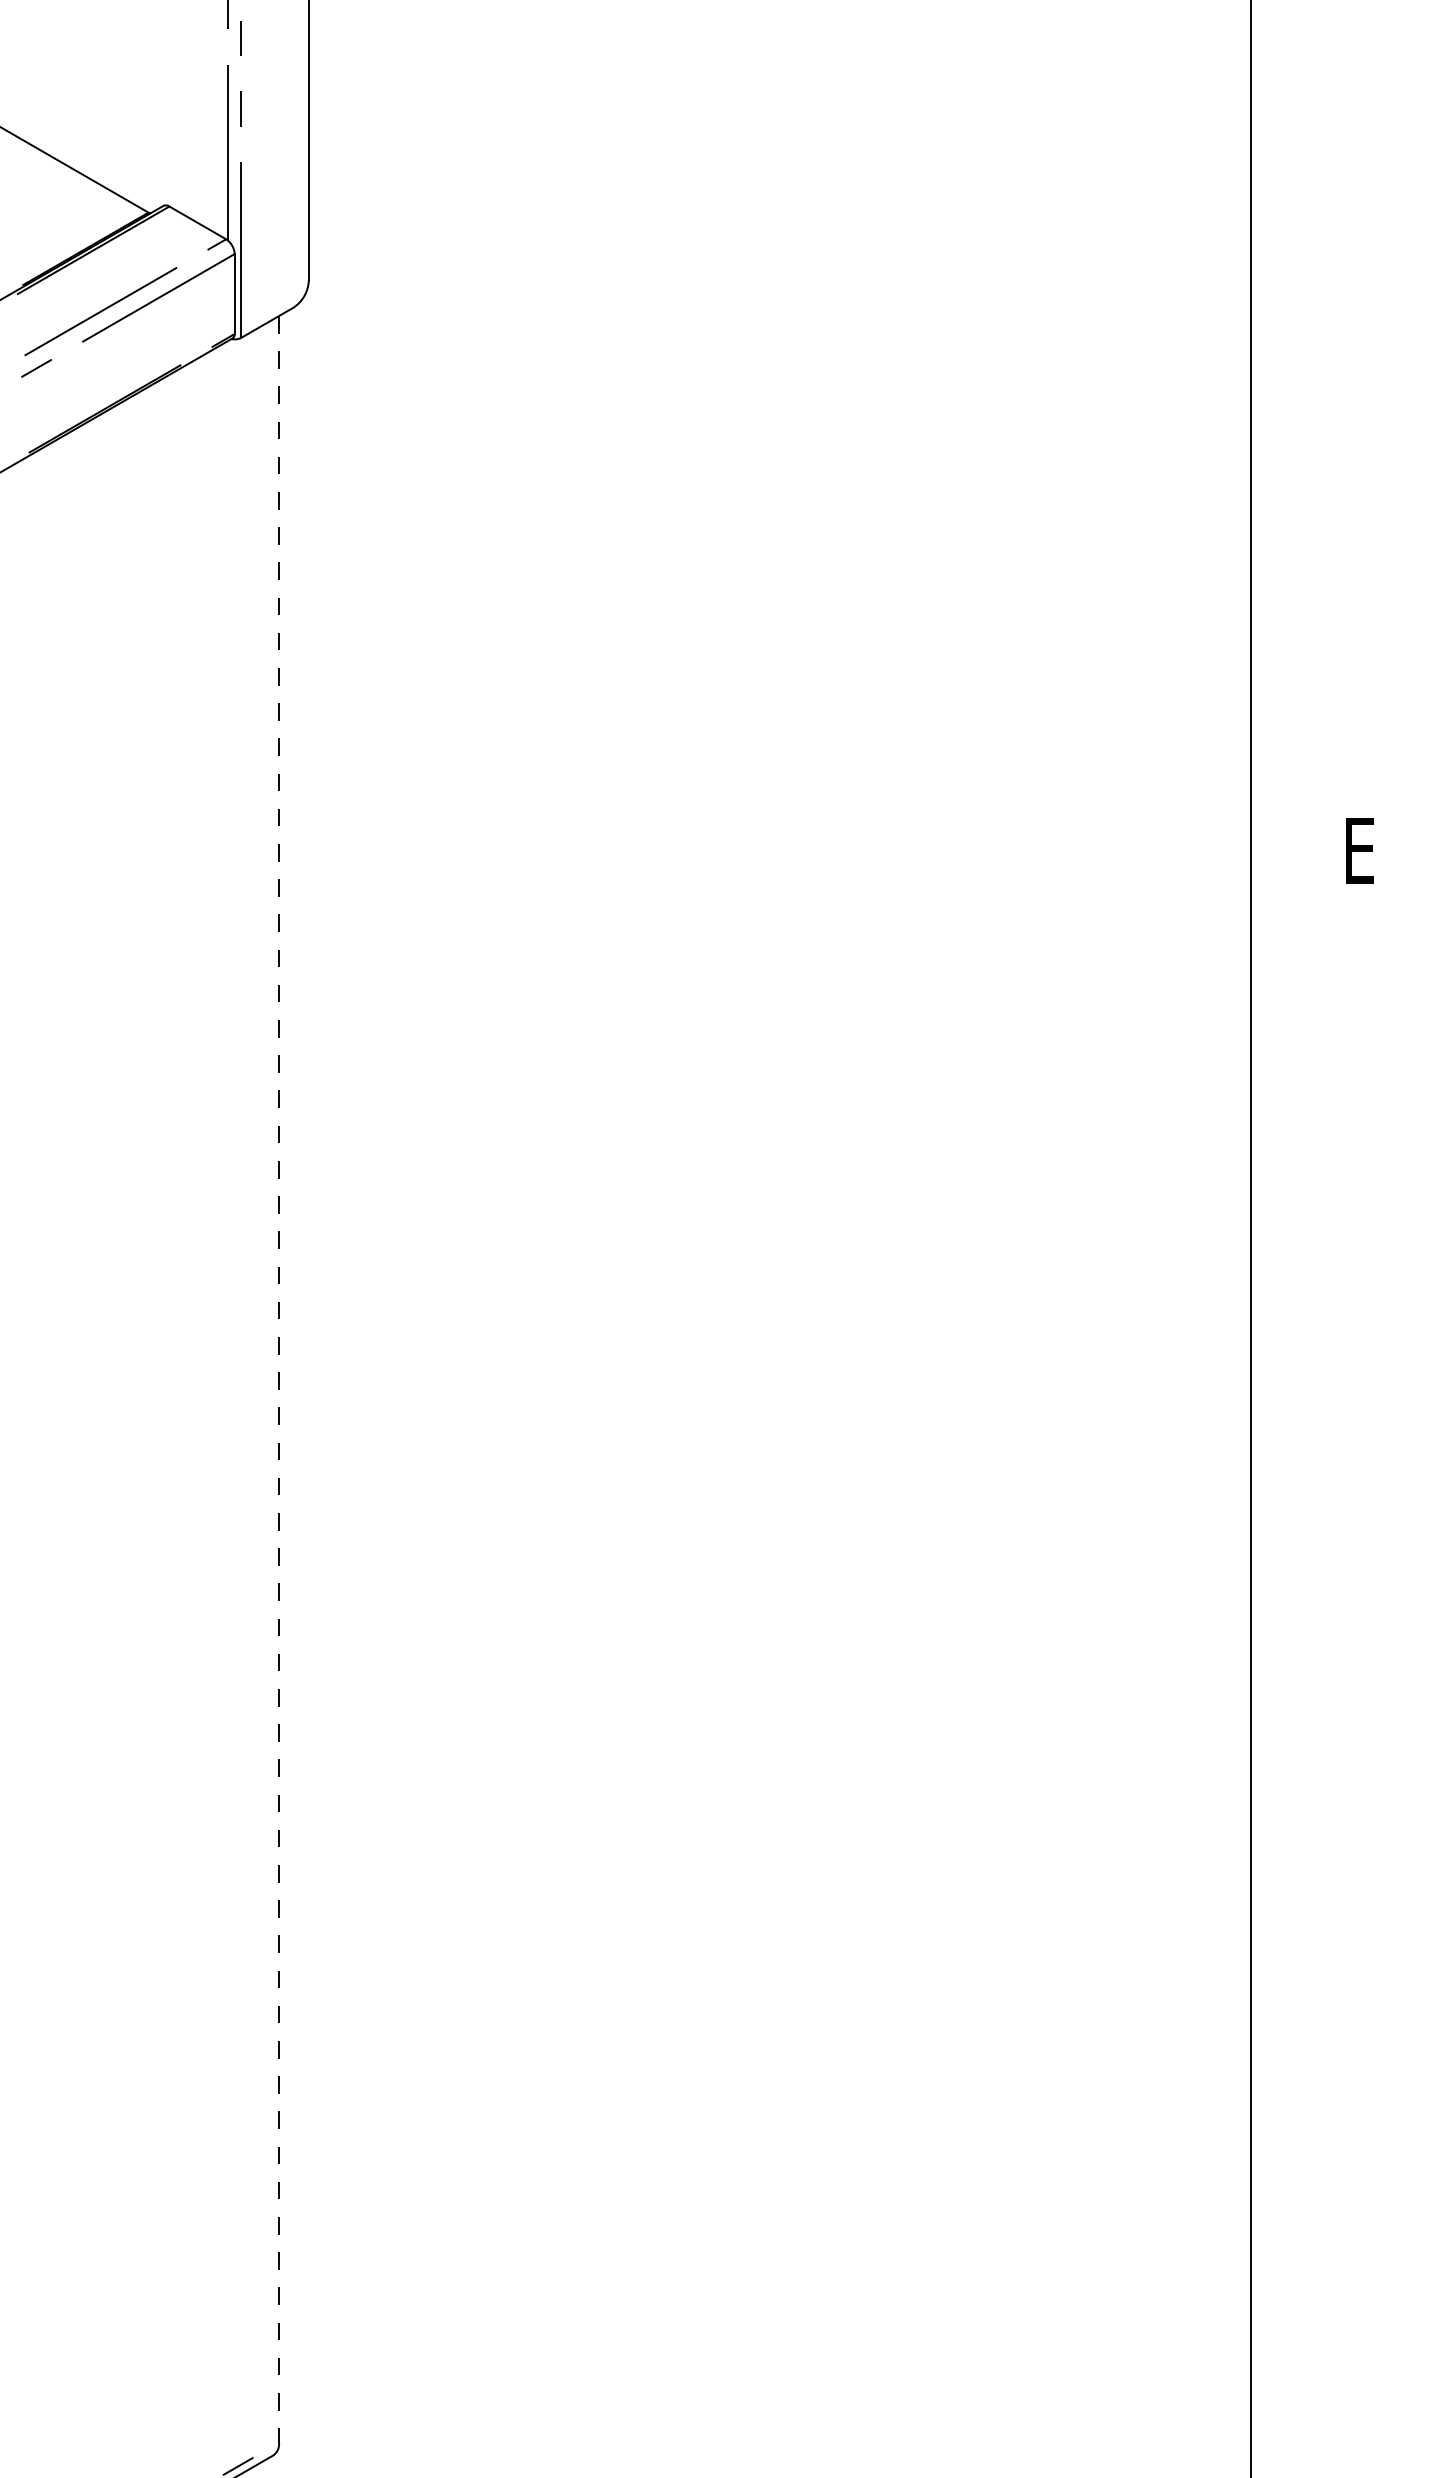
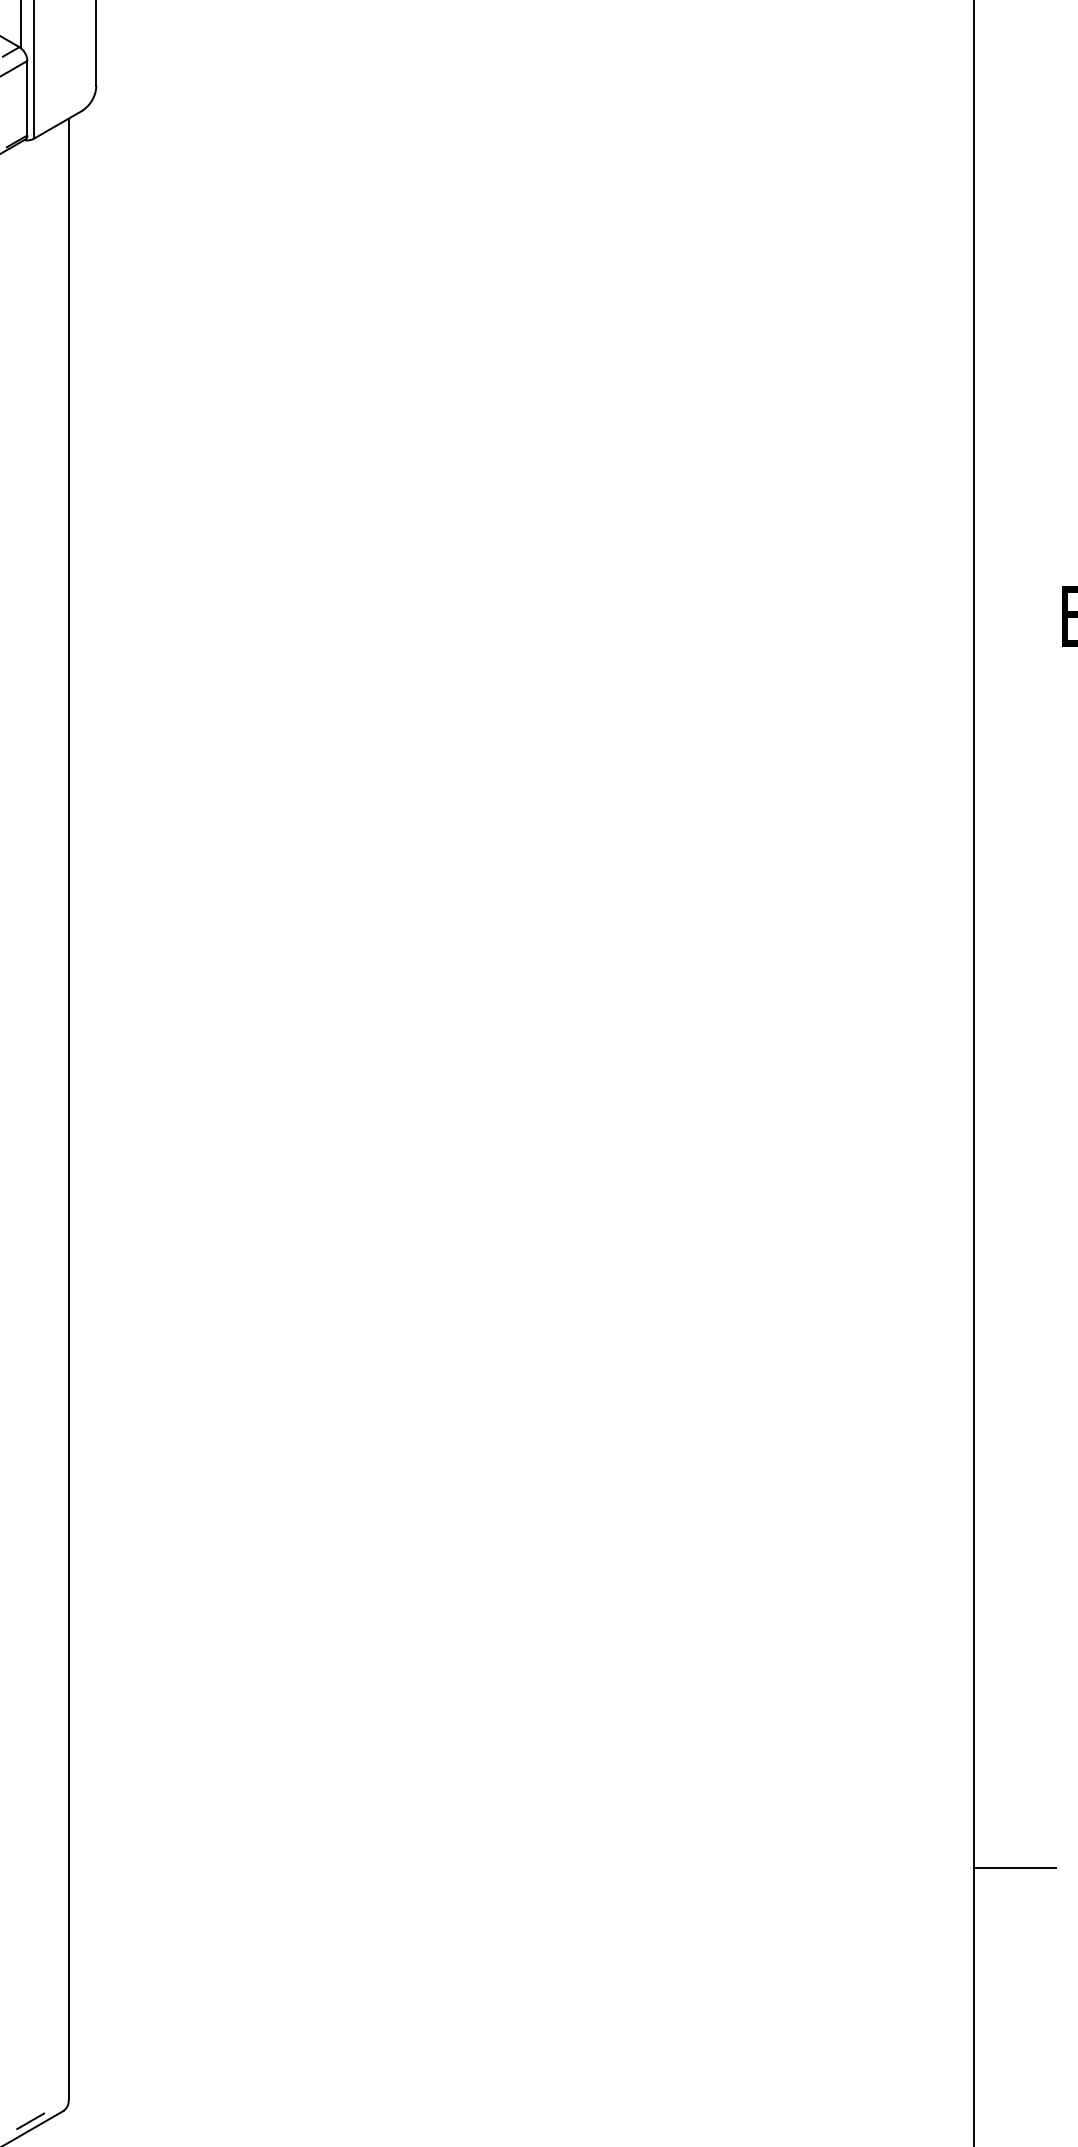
line: (279, 1379) -> (69, 1109), dashed -> solid
line: (1294, 2194) -> (1014, 1868), added

